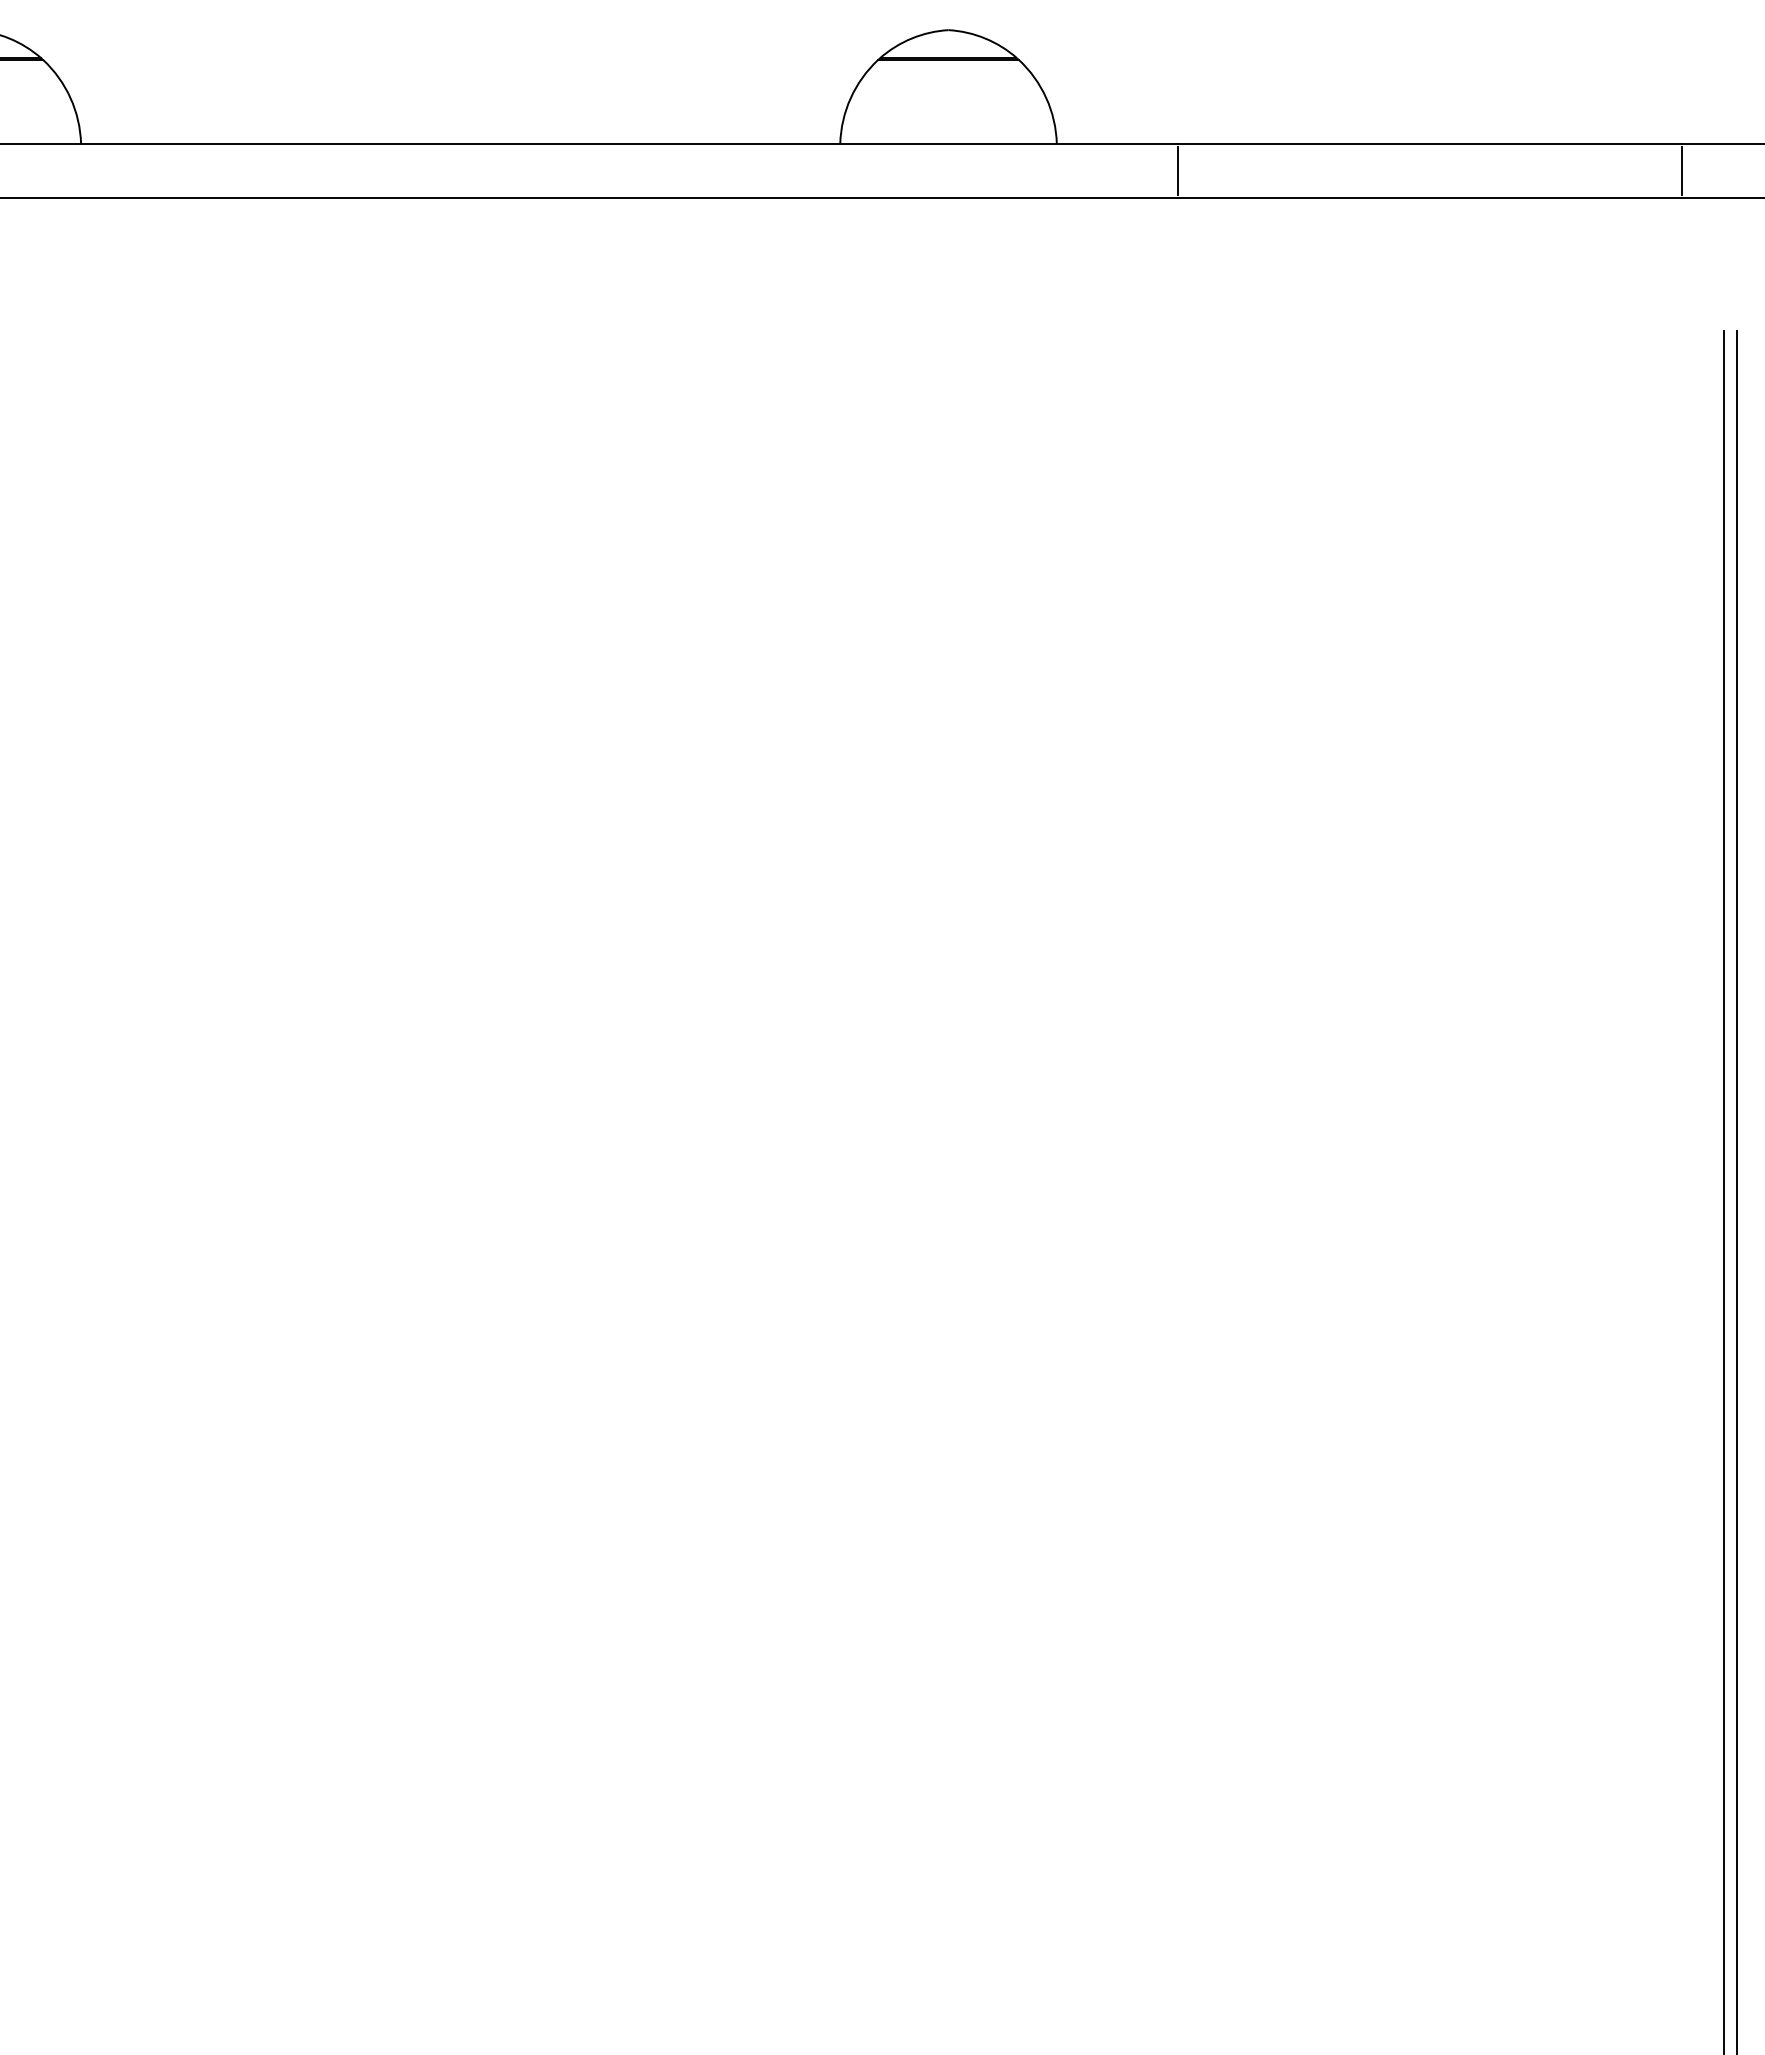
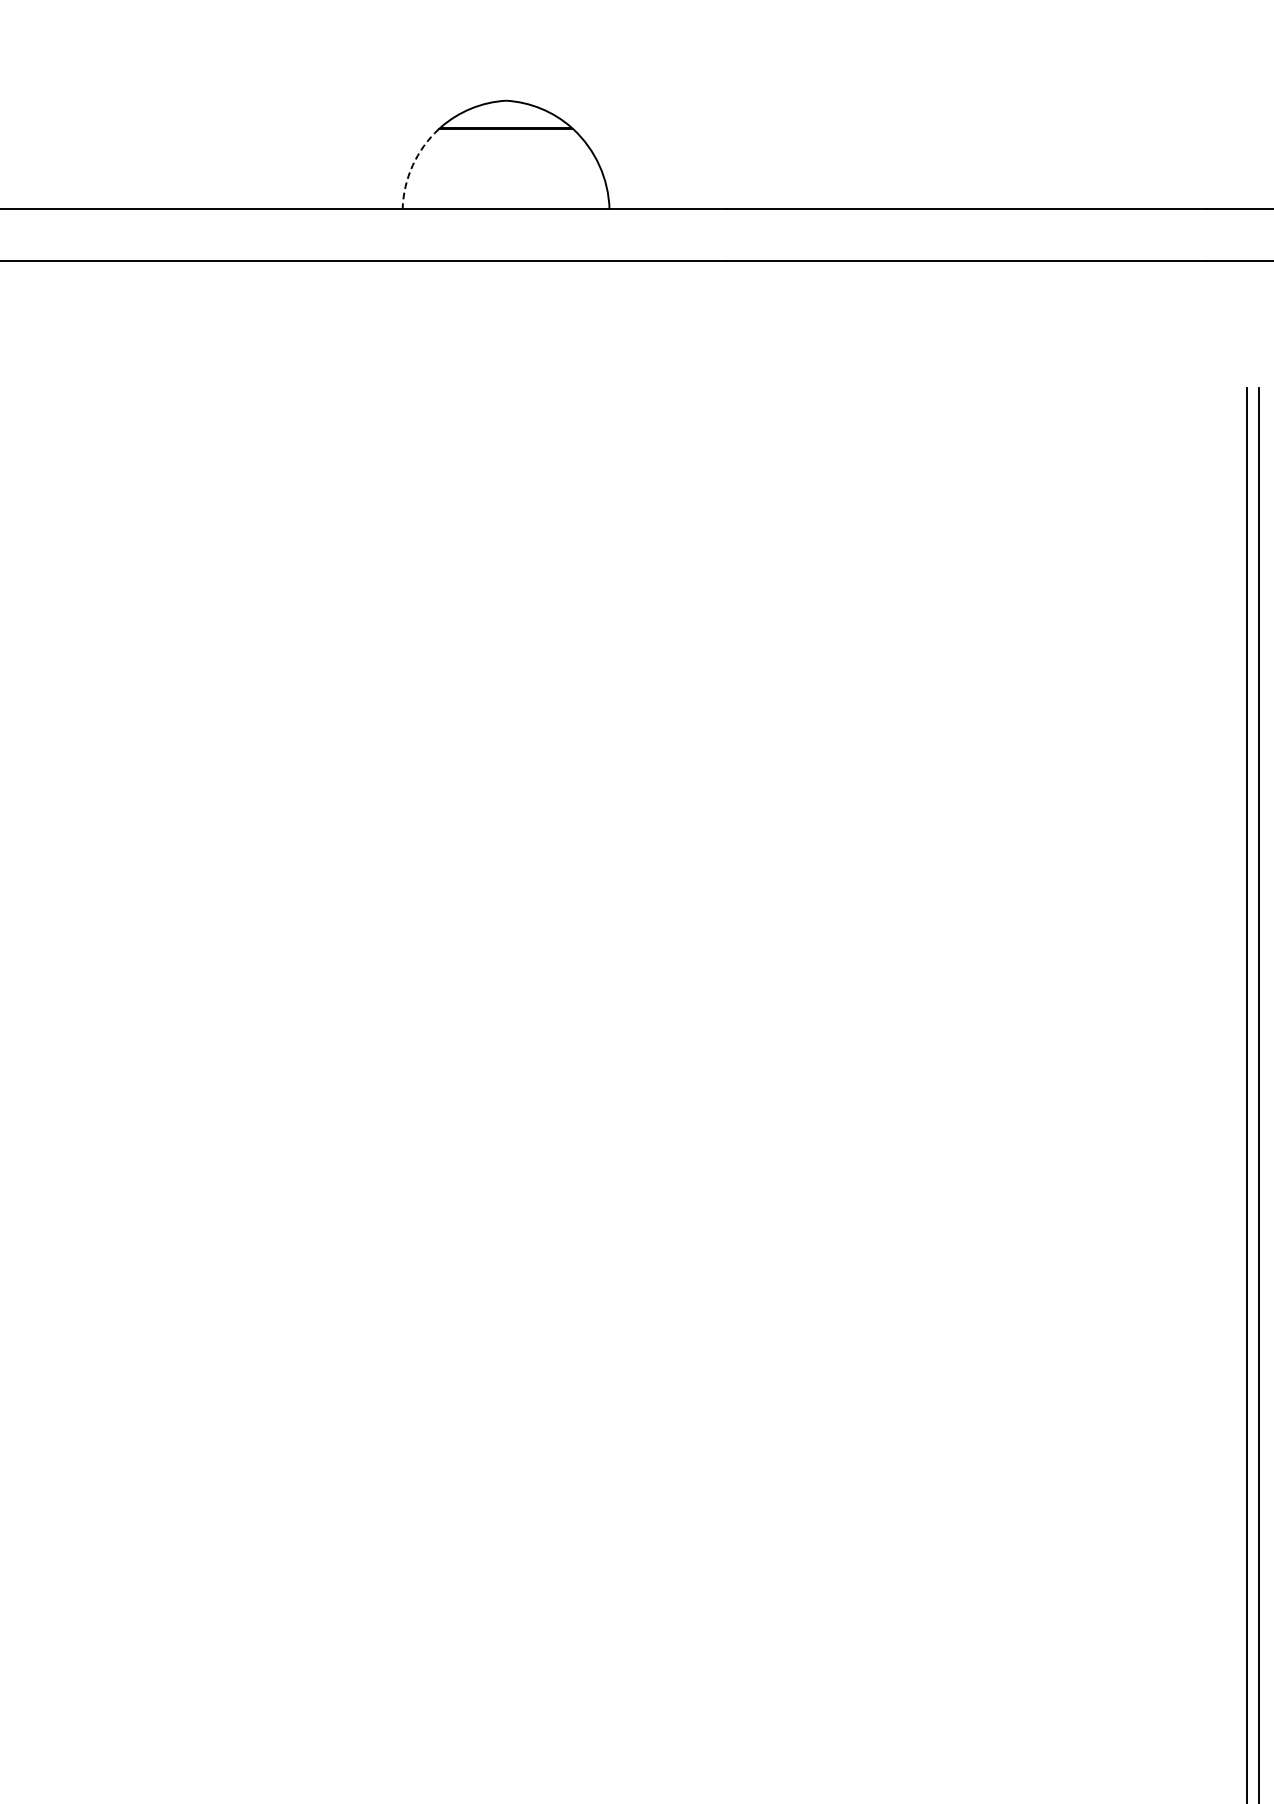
arc: (850, 98) -> (412, 166), solid -> dashed
line: (1178, 170) -> (725, 234), removed
line: (1681, 170) -> (1206, 234), removed

